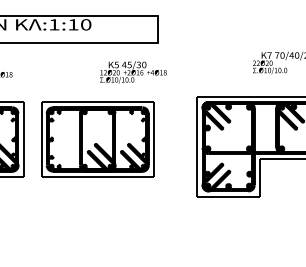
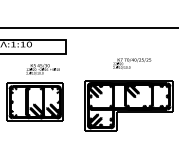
text: (132, 72) -> (42, 69), moved

